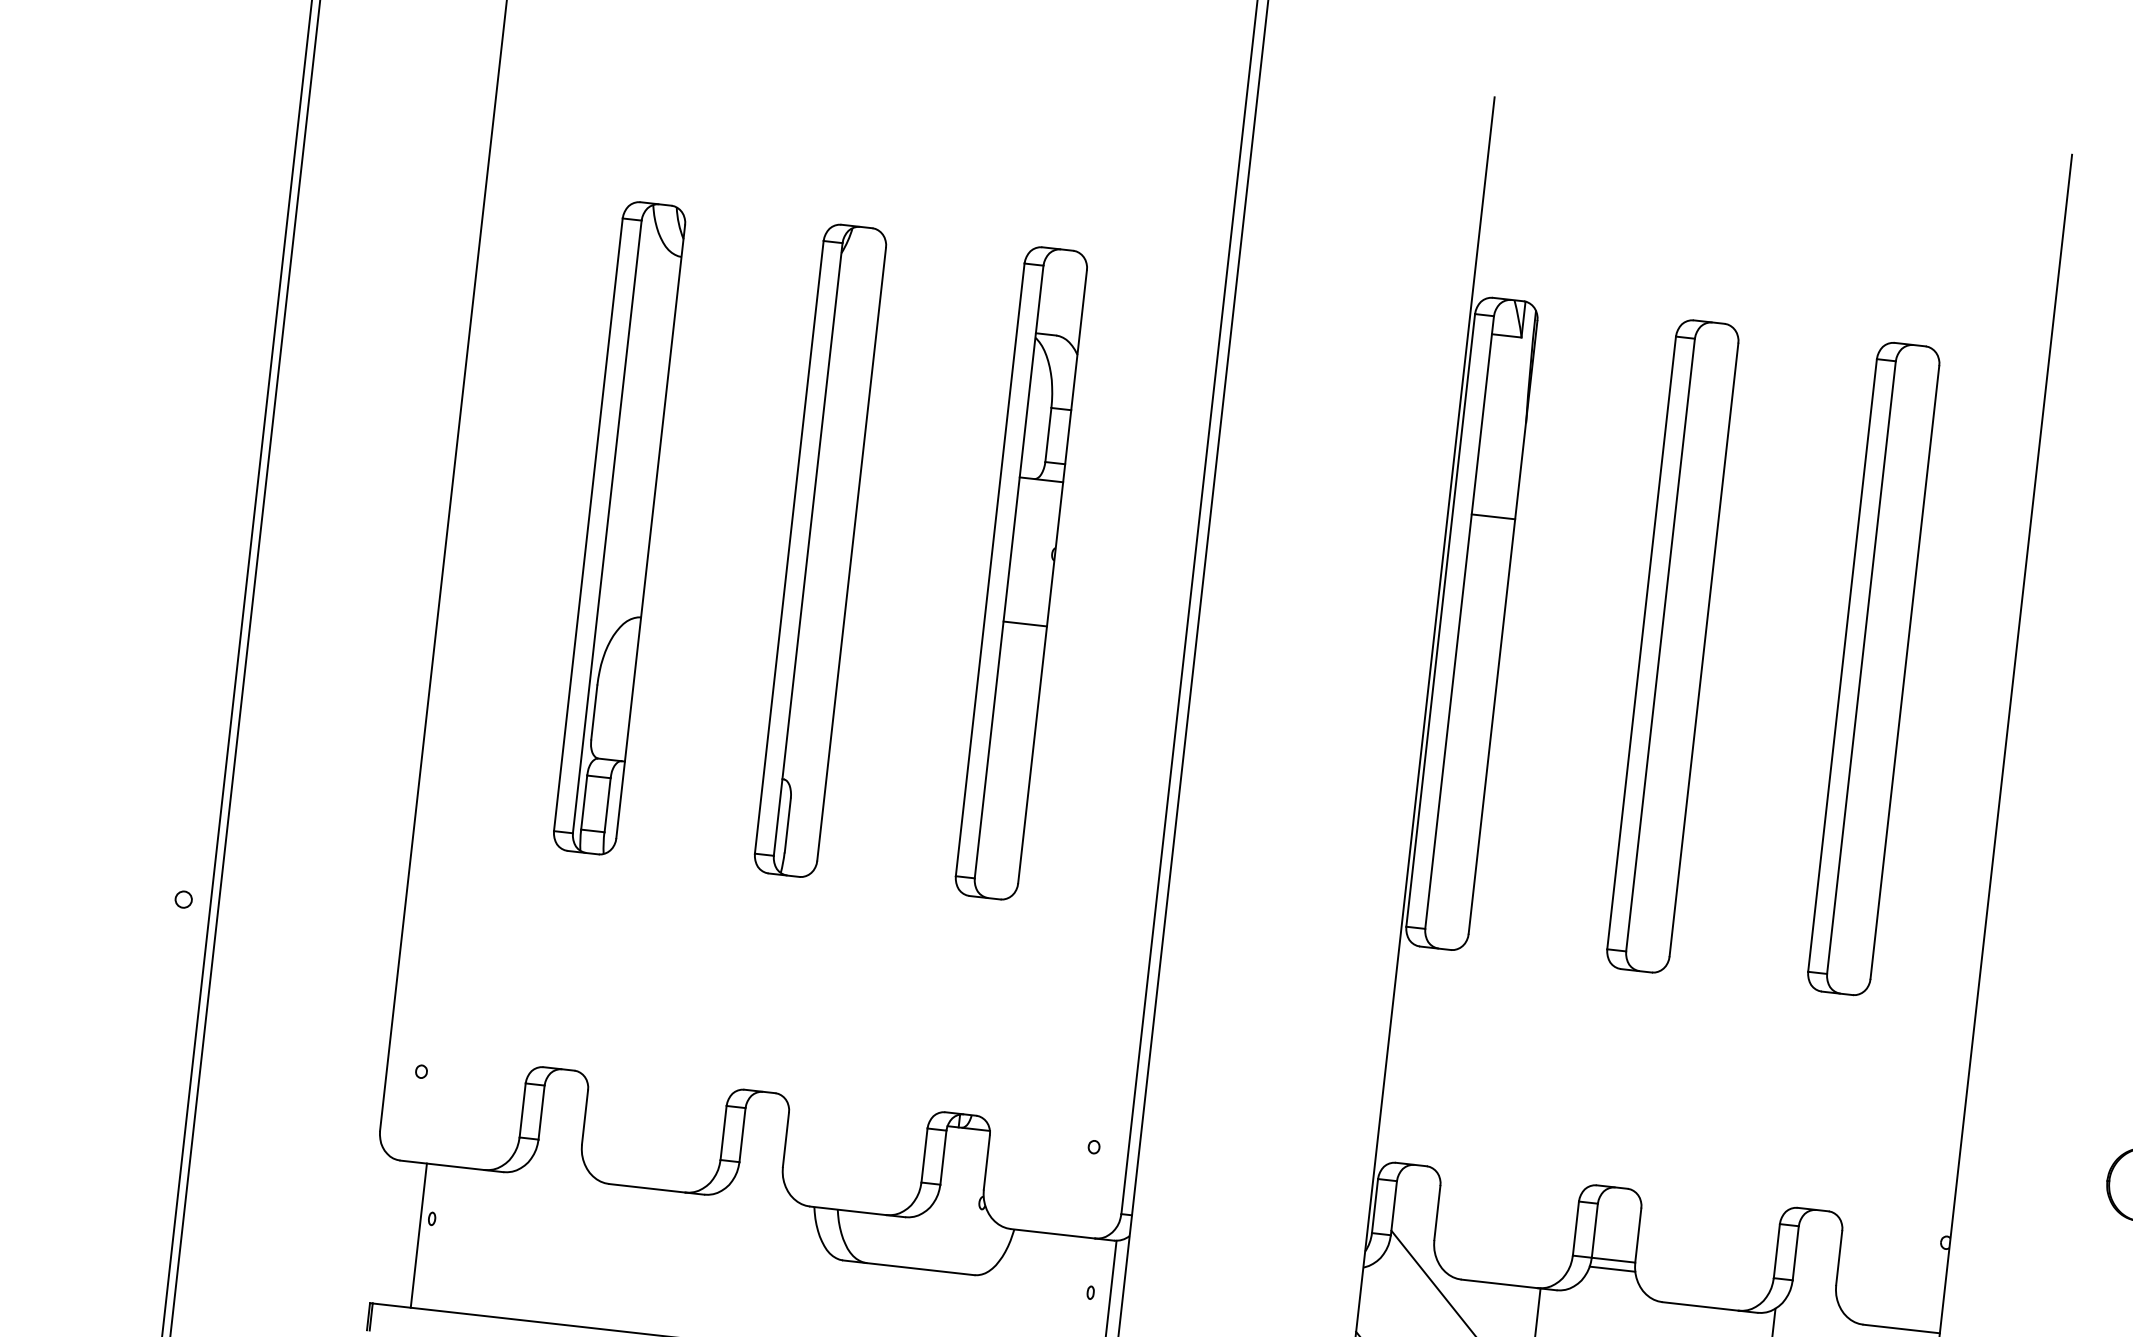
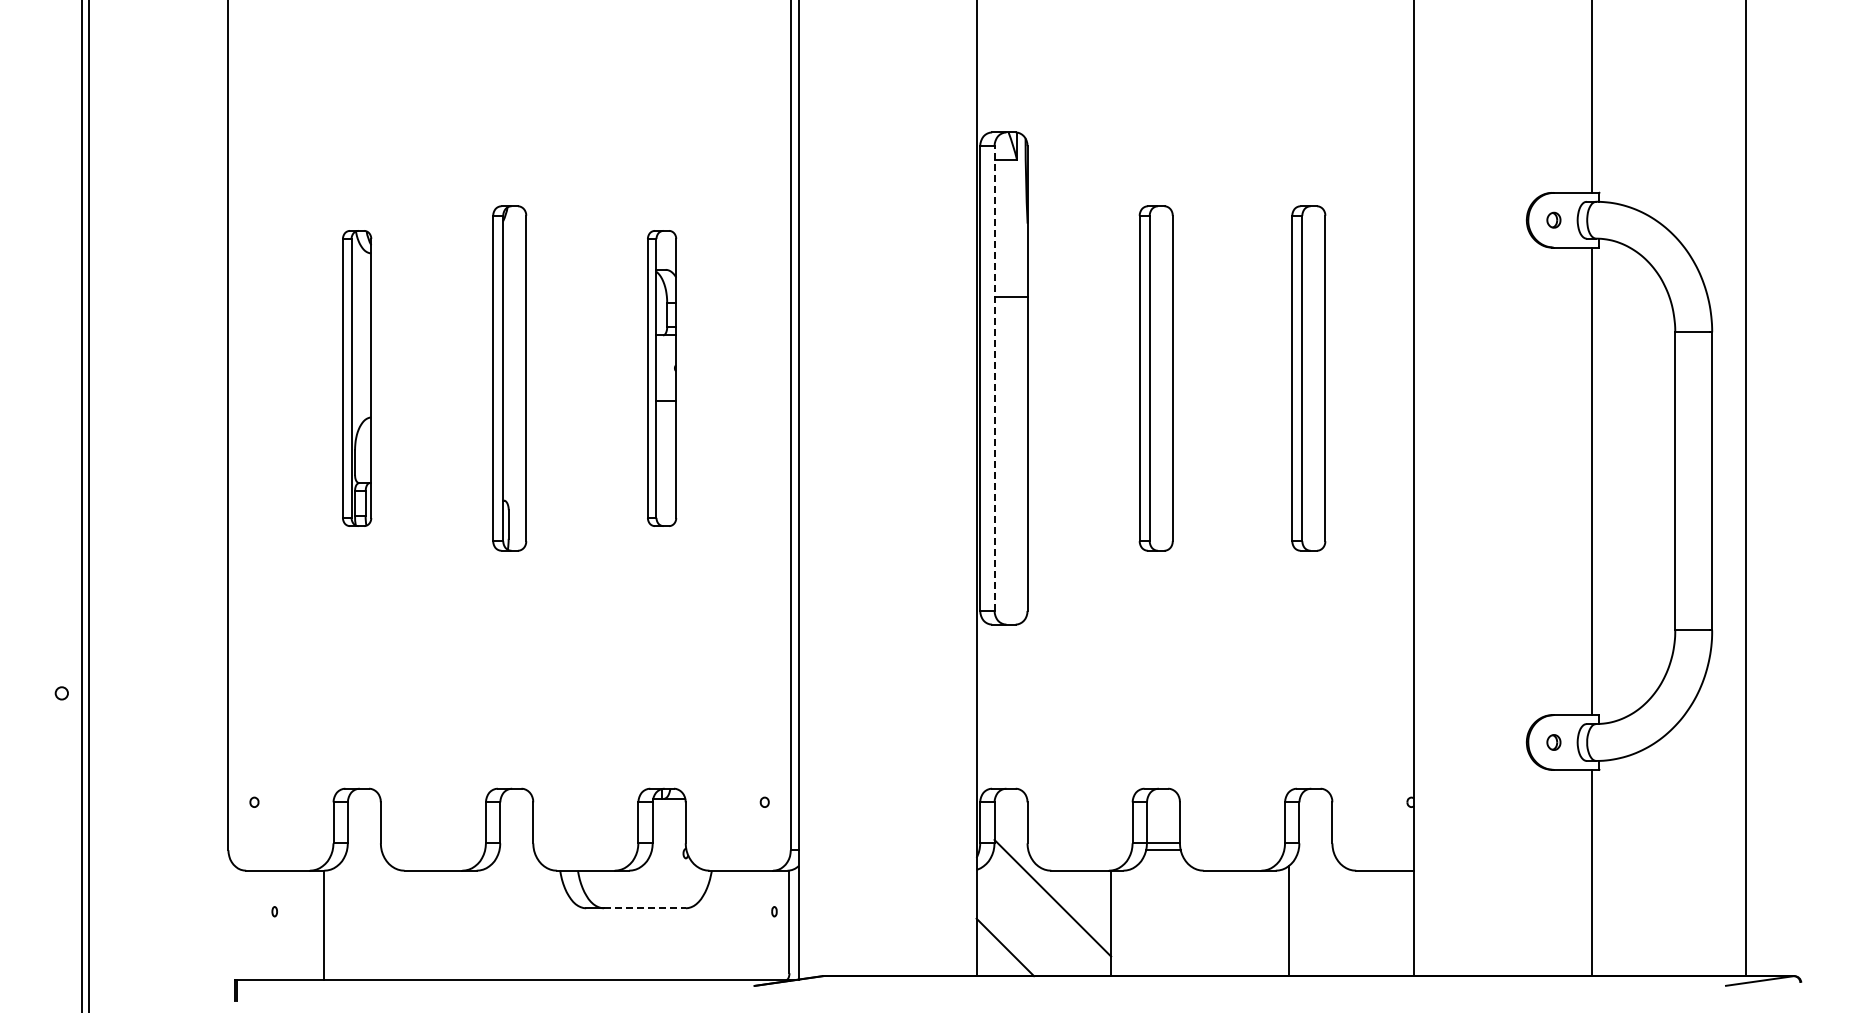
part: (618, 528) -> (356, 378), size x0.6
part: (820, 550) -> (509, 378), size x0.7
part: (1020, 573) -> (661, 378), size x0.6
line: (1459, 622) -> (994, 378), solid -> dashed
part: (1671, 646) -> (1155, 378), size x0.7
part: (1873, 668) -> (1308, 378), size x0.7
line: (419, 1235) -> (324, 925), moved
line: (921, 1269) -> (645, 908), solid -> dashed

